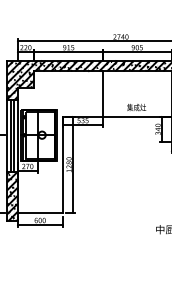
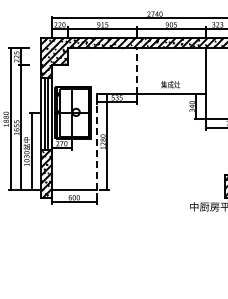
line: (103, 94) -> (137, 71), solid -> dashed
line: (62, 164) -> (96, 141), solid -> dashed

